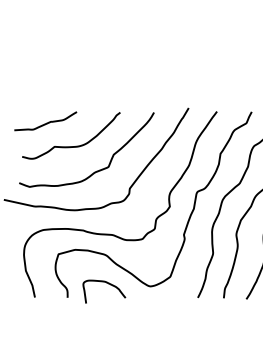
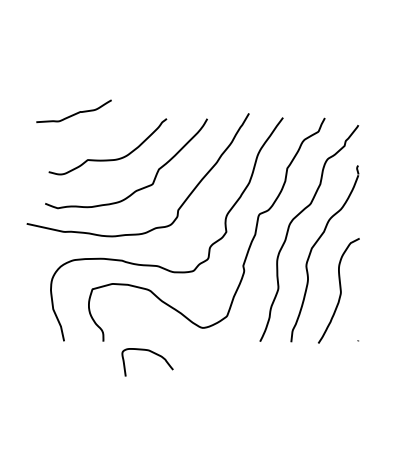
curve: (46, 123) -> (74, 113), moved
curve: (108, 284) -> (152, 353), moved

